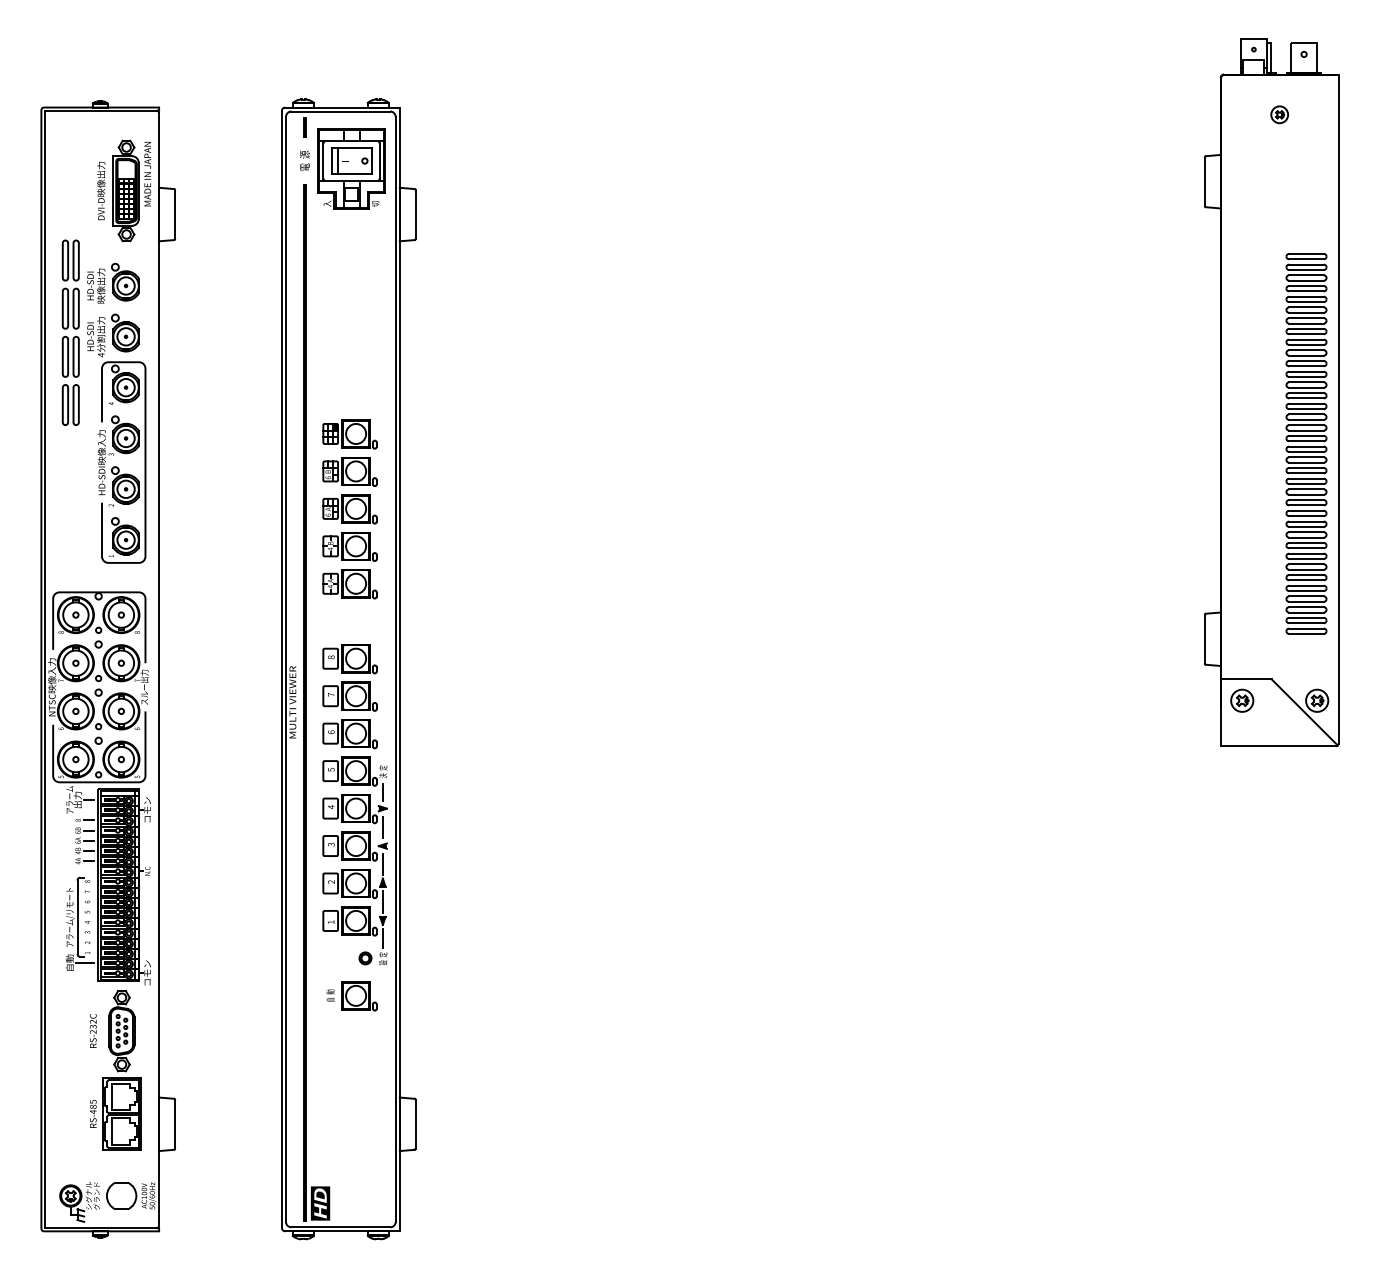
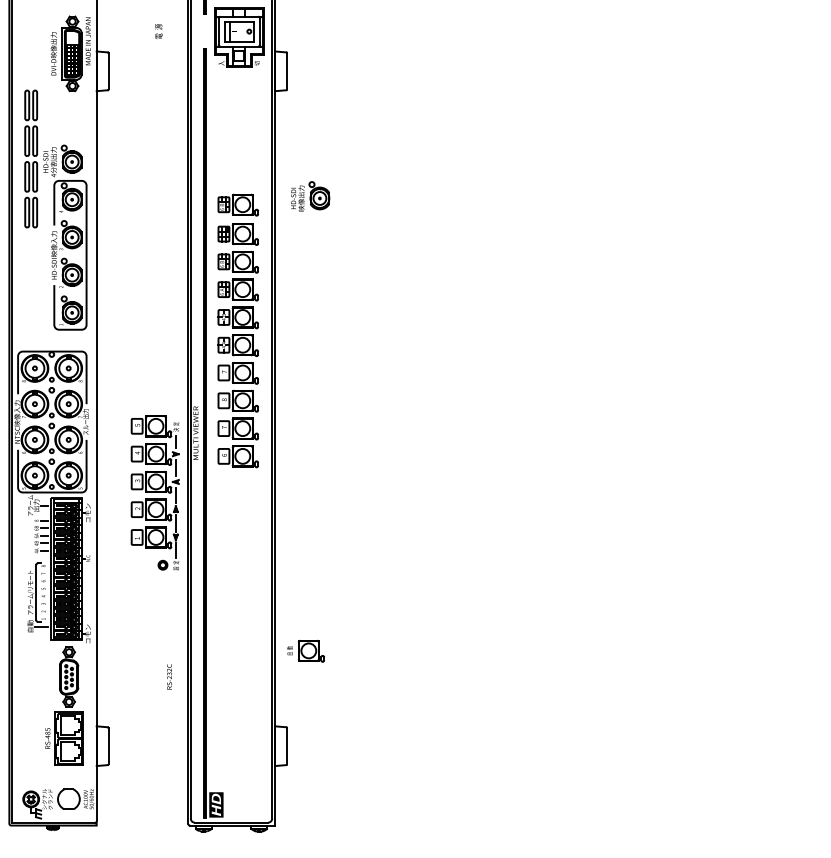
text: (304, 160) -> (158, 31), moved
part: (113, 282) -> (310, 195), moved
part: (349, 394) -> (237, 204), added
part: (349, 621) -> (237, 373), added
part: (354, 860) -> (154, 492), moved
part: (351, 996) -> (305, 651), moved
text: (93, 1030) -> (169, 676), moved

